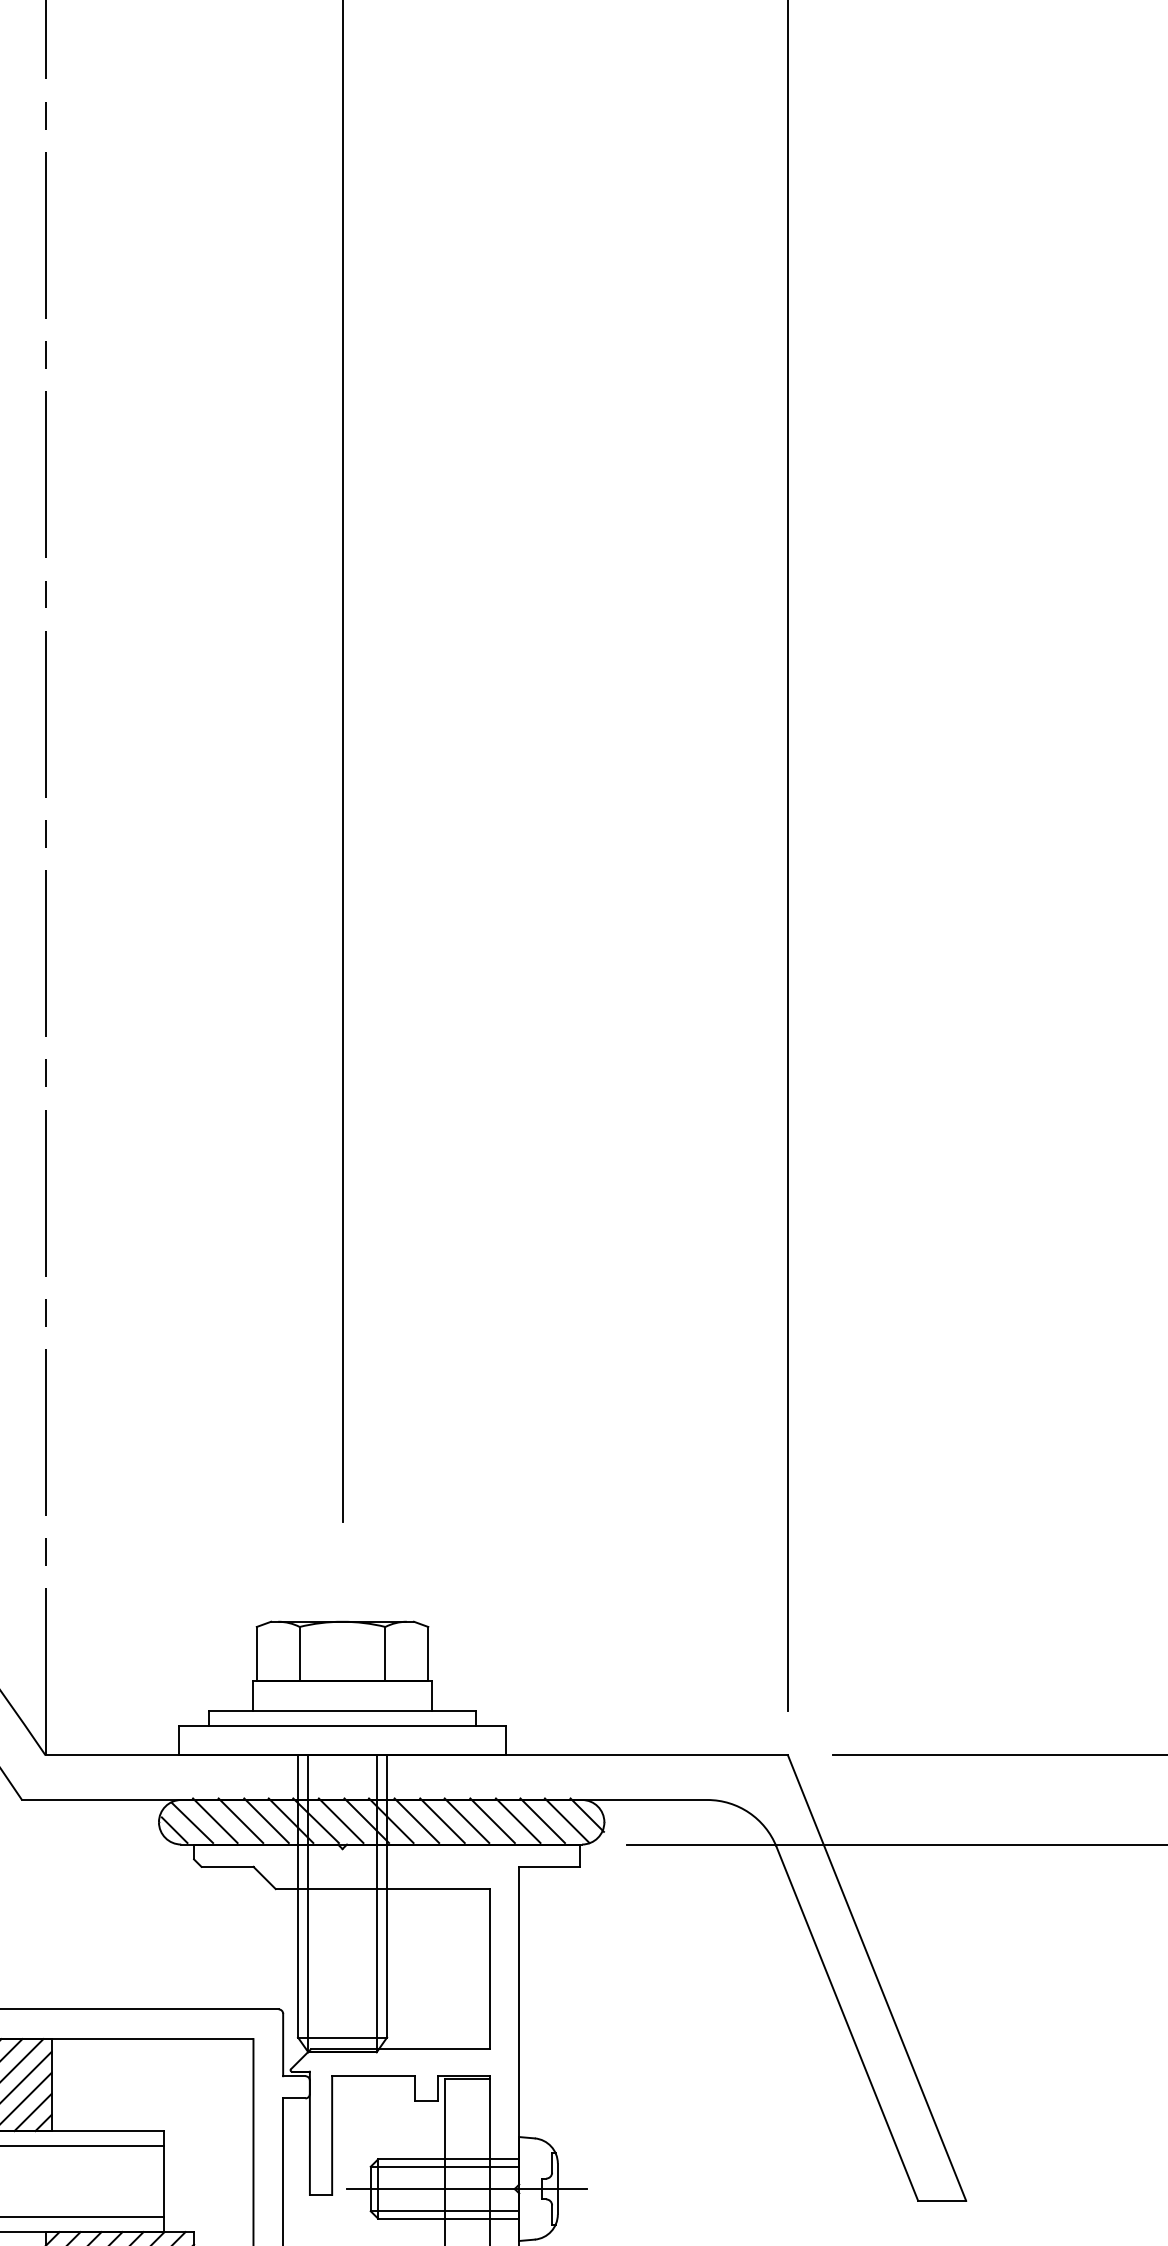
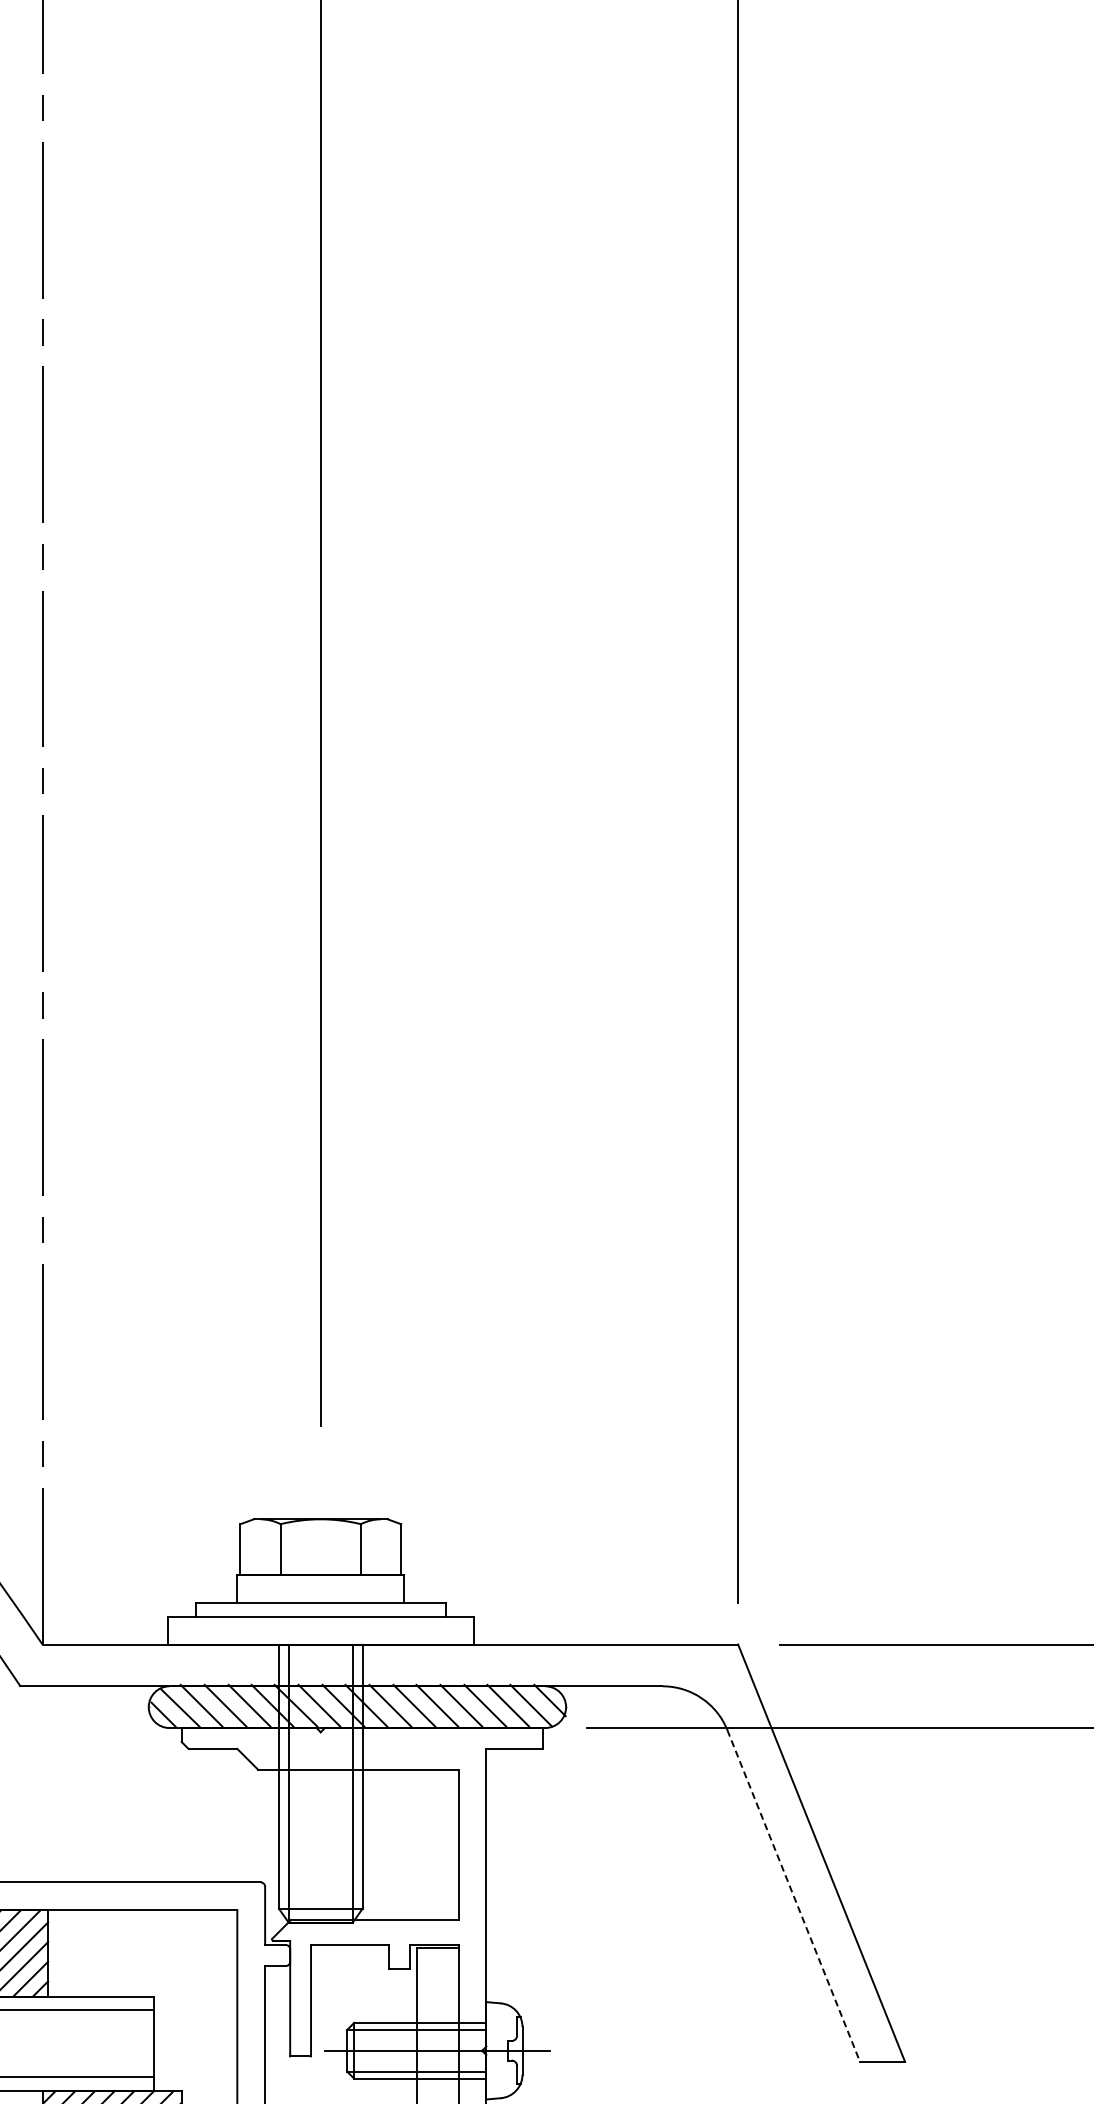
line: (847, 2023) -> (793, 1895), solid -> dashed

